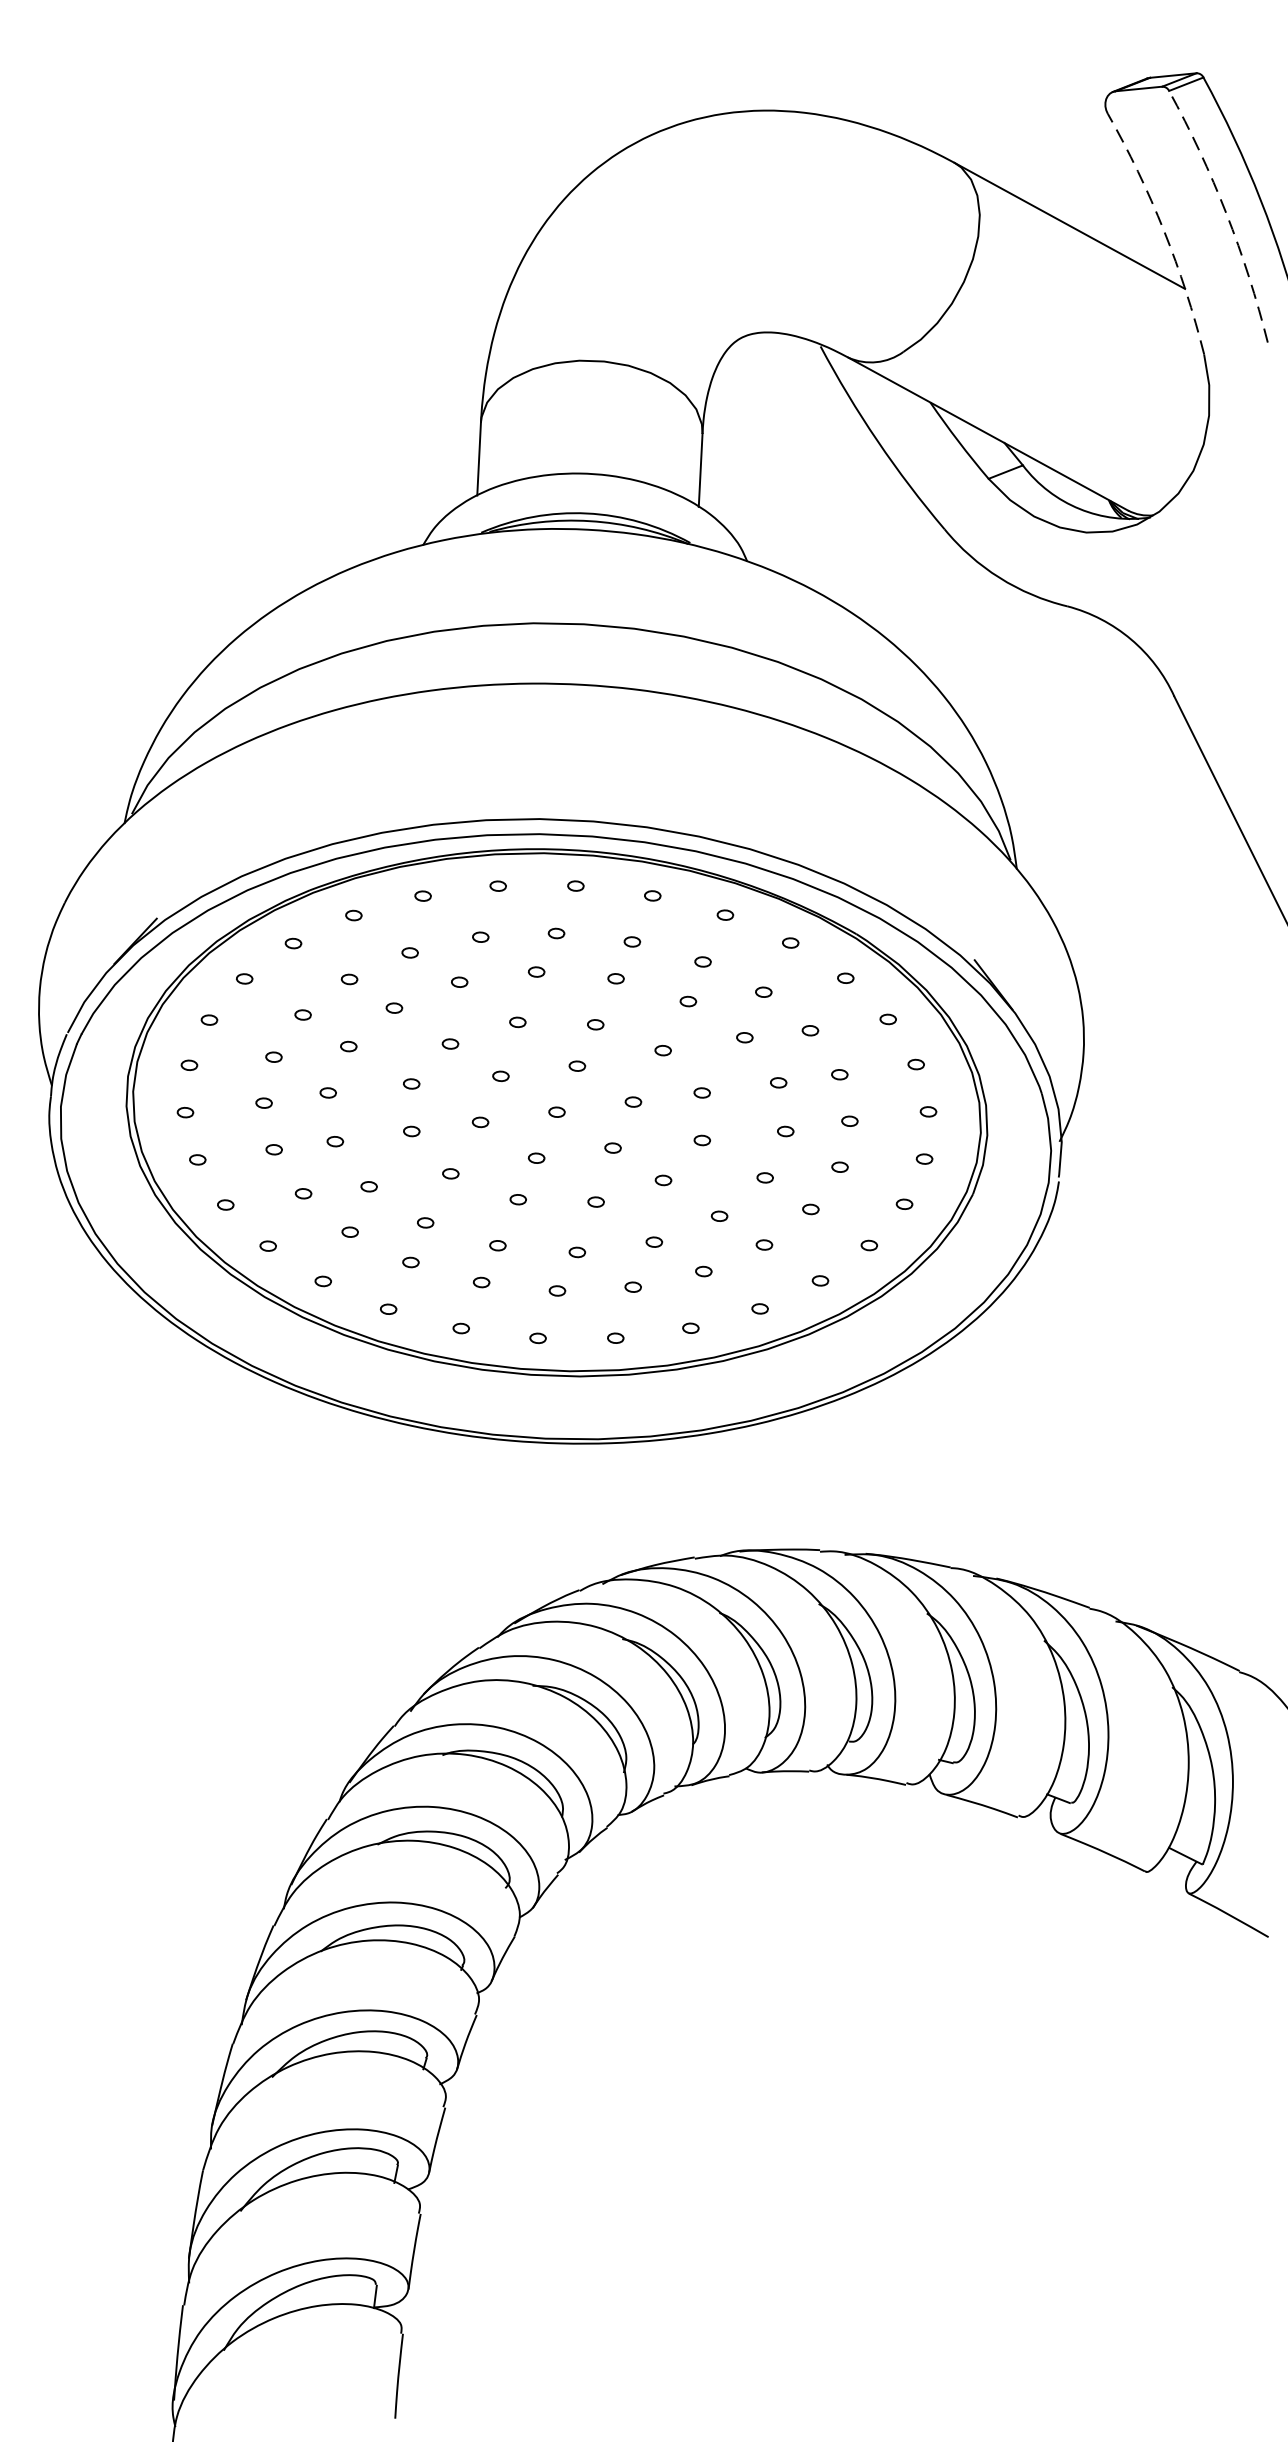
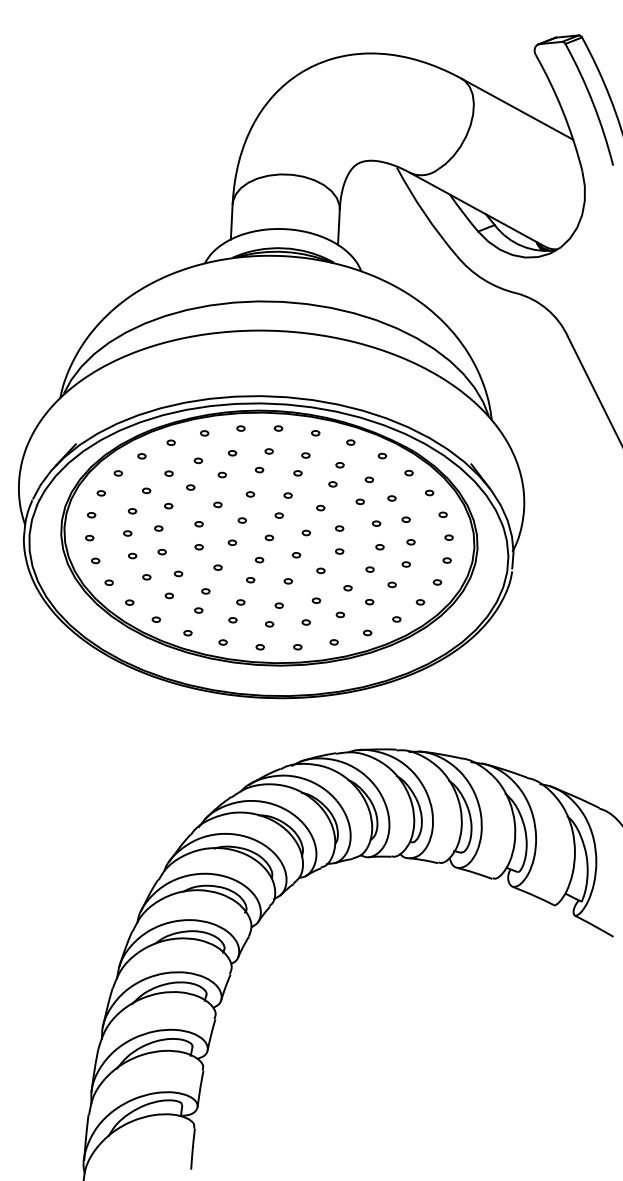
arc: (1227, 214) -> (593, 103), dashed -> solid
arc: (1165, 230) -> (563, 111), dashed -> solid

